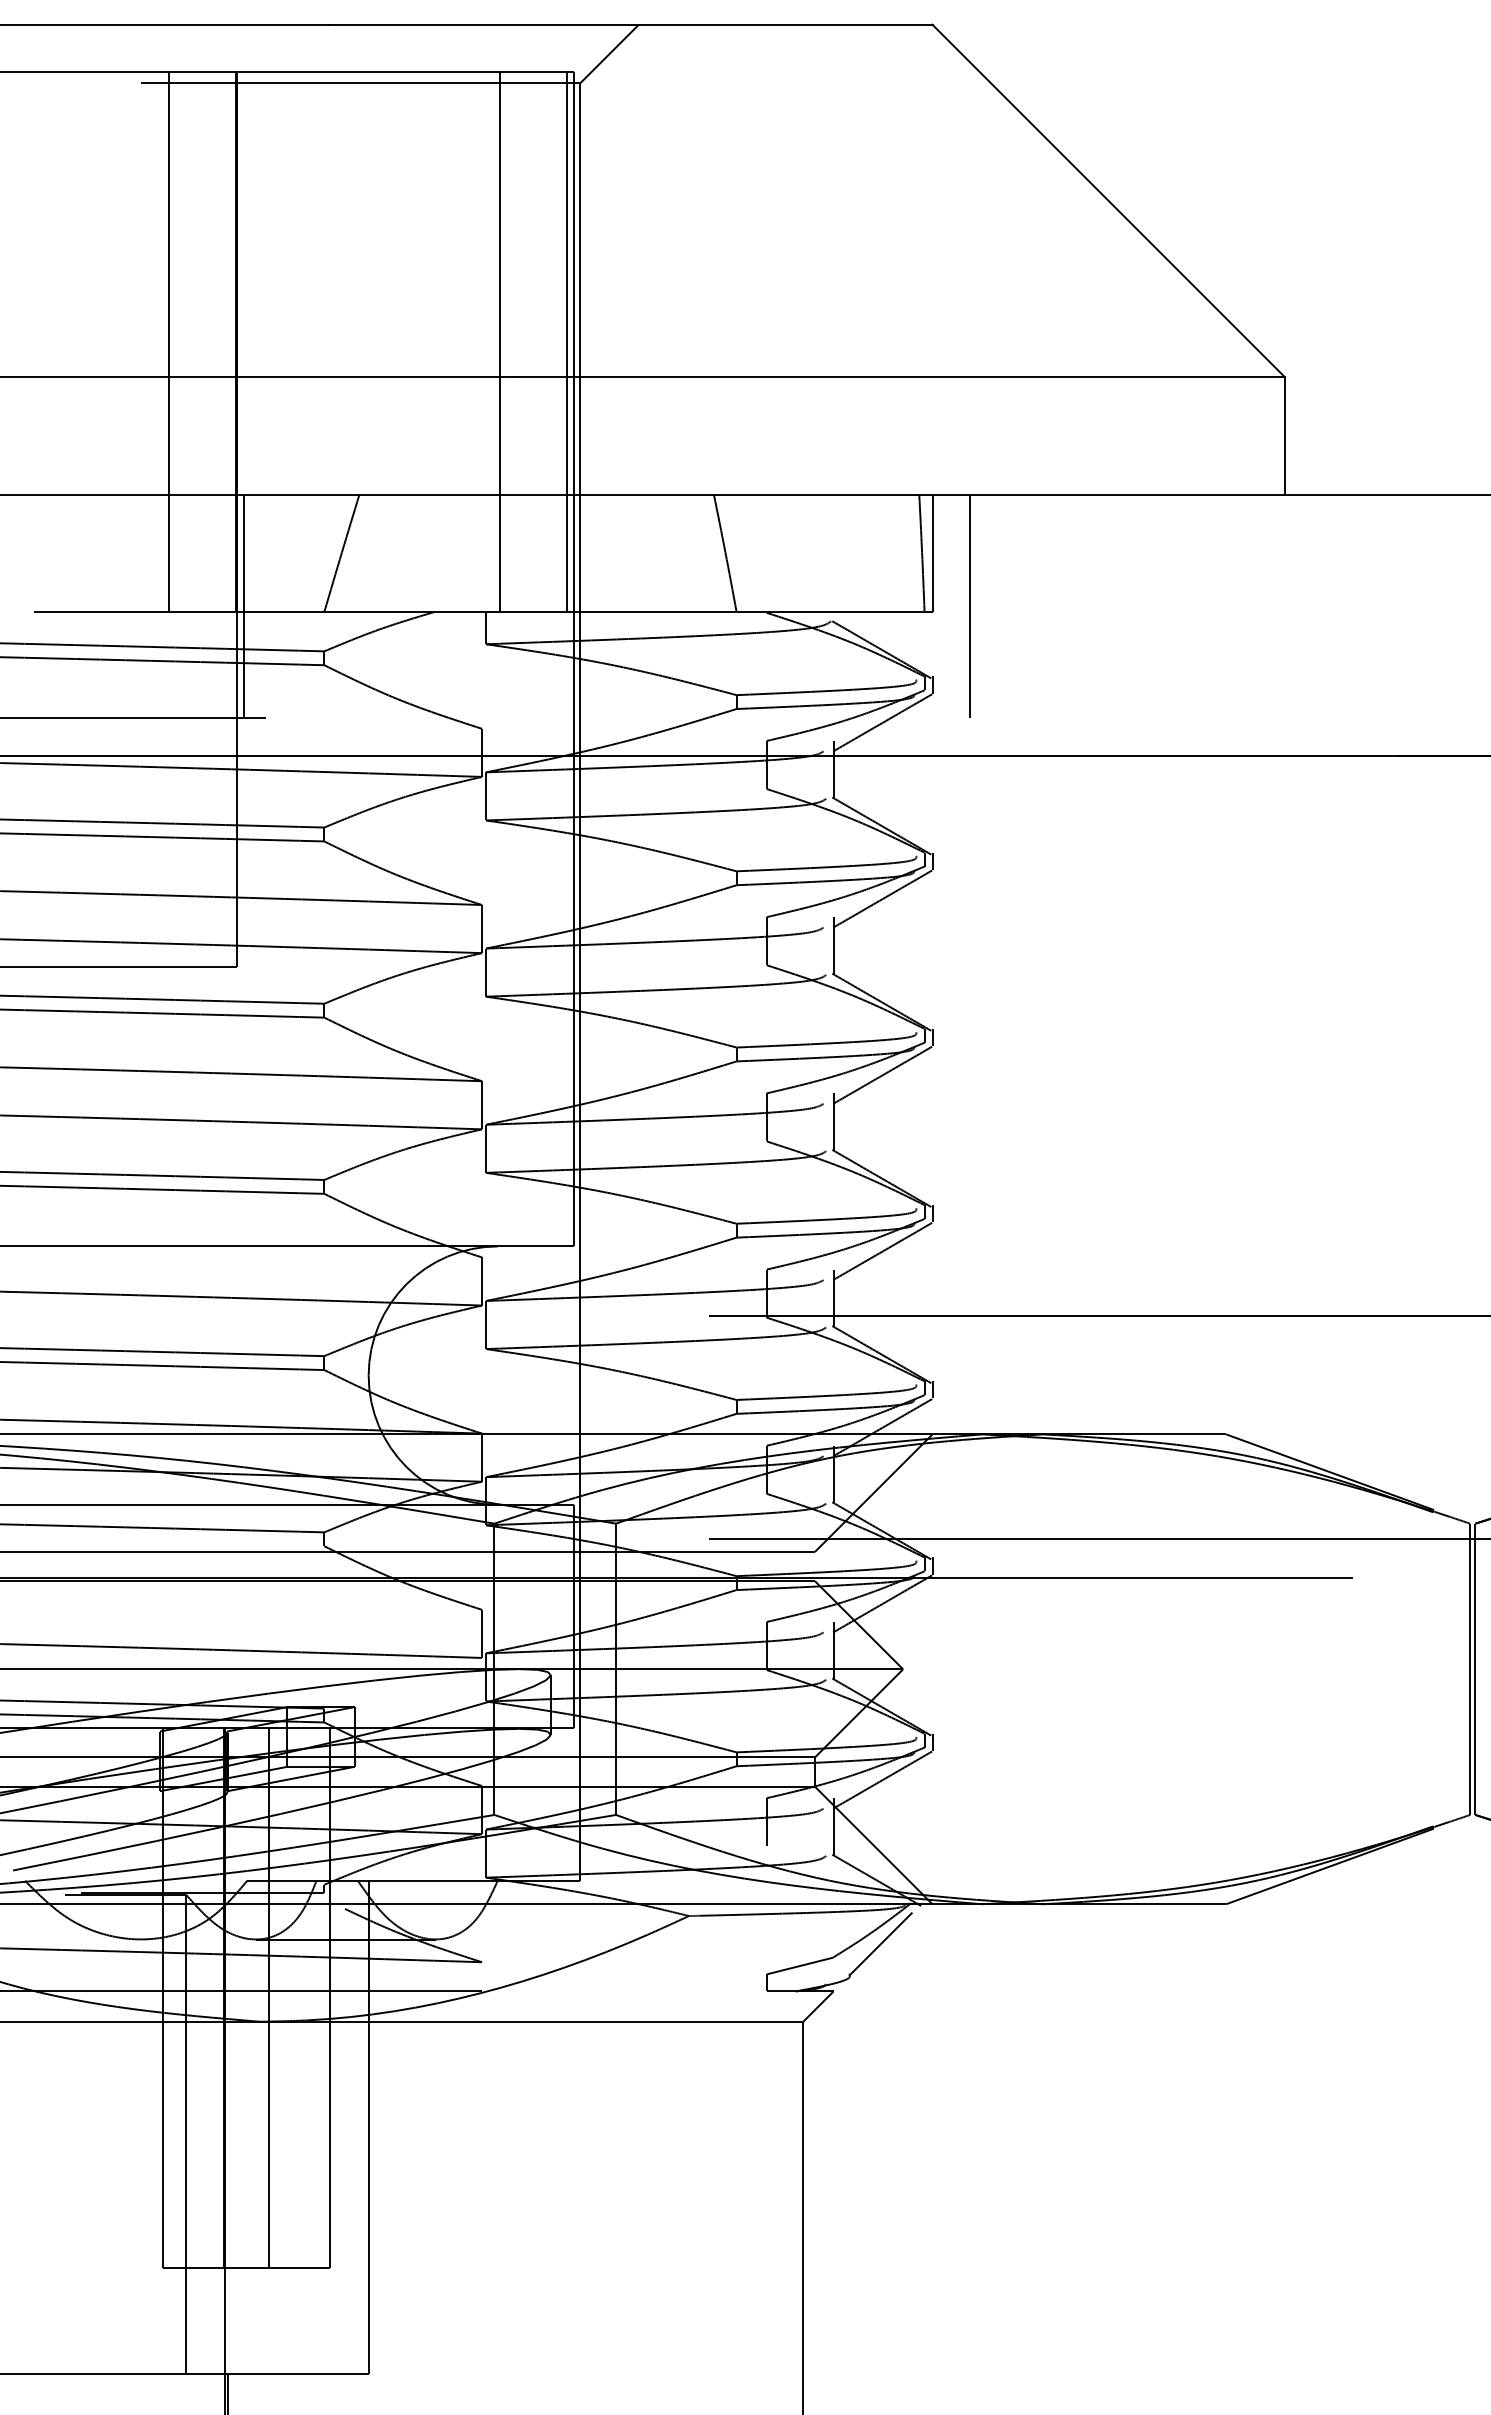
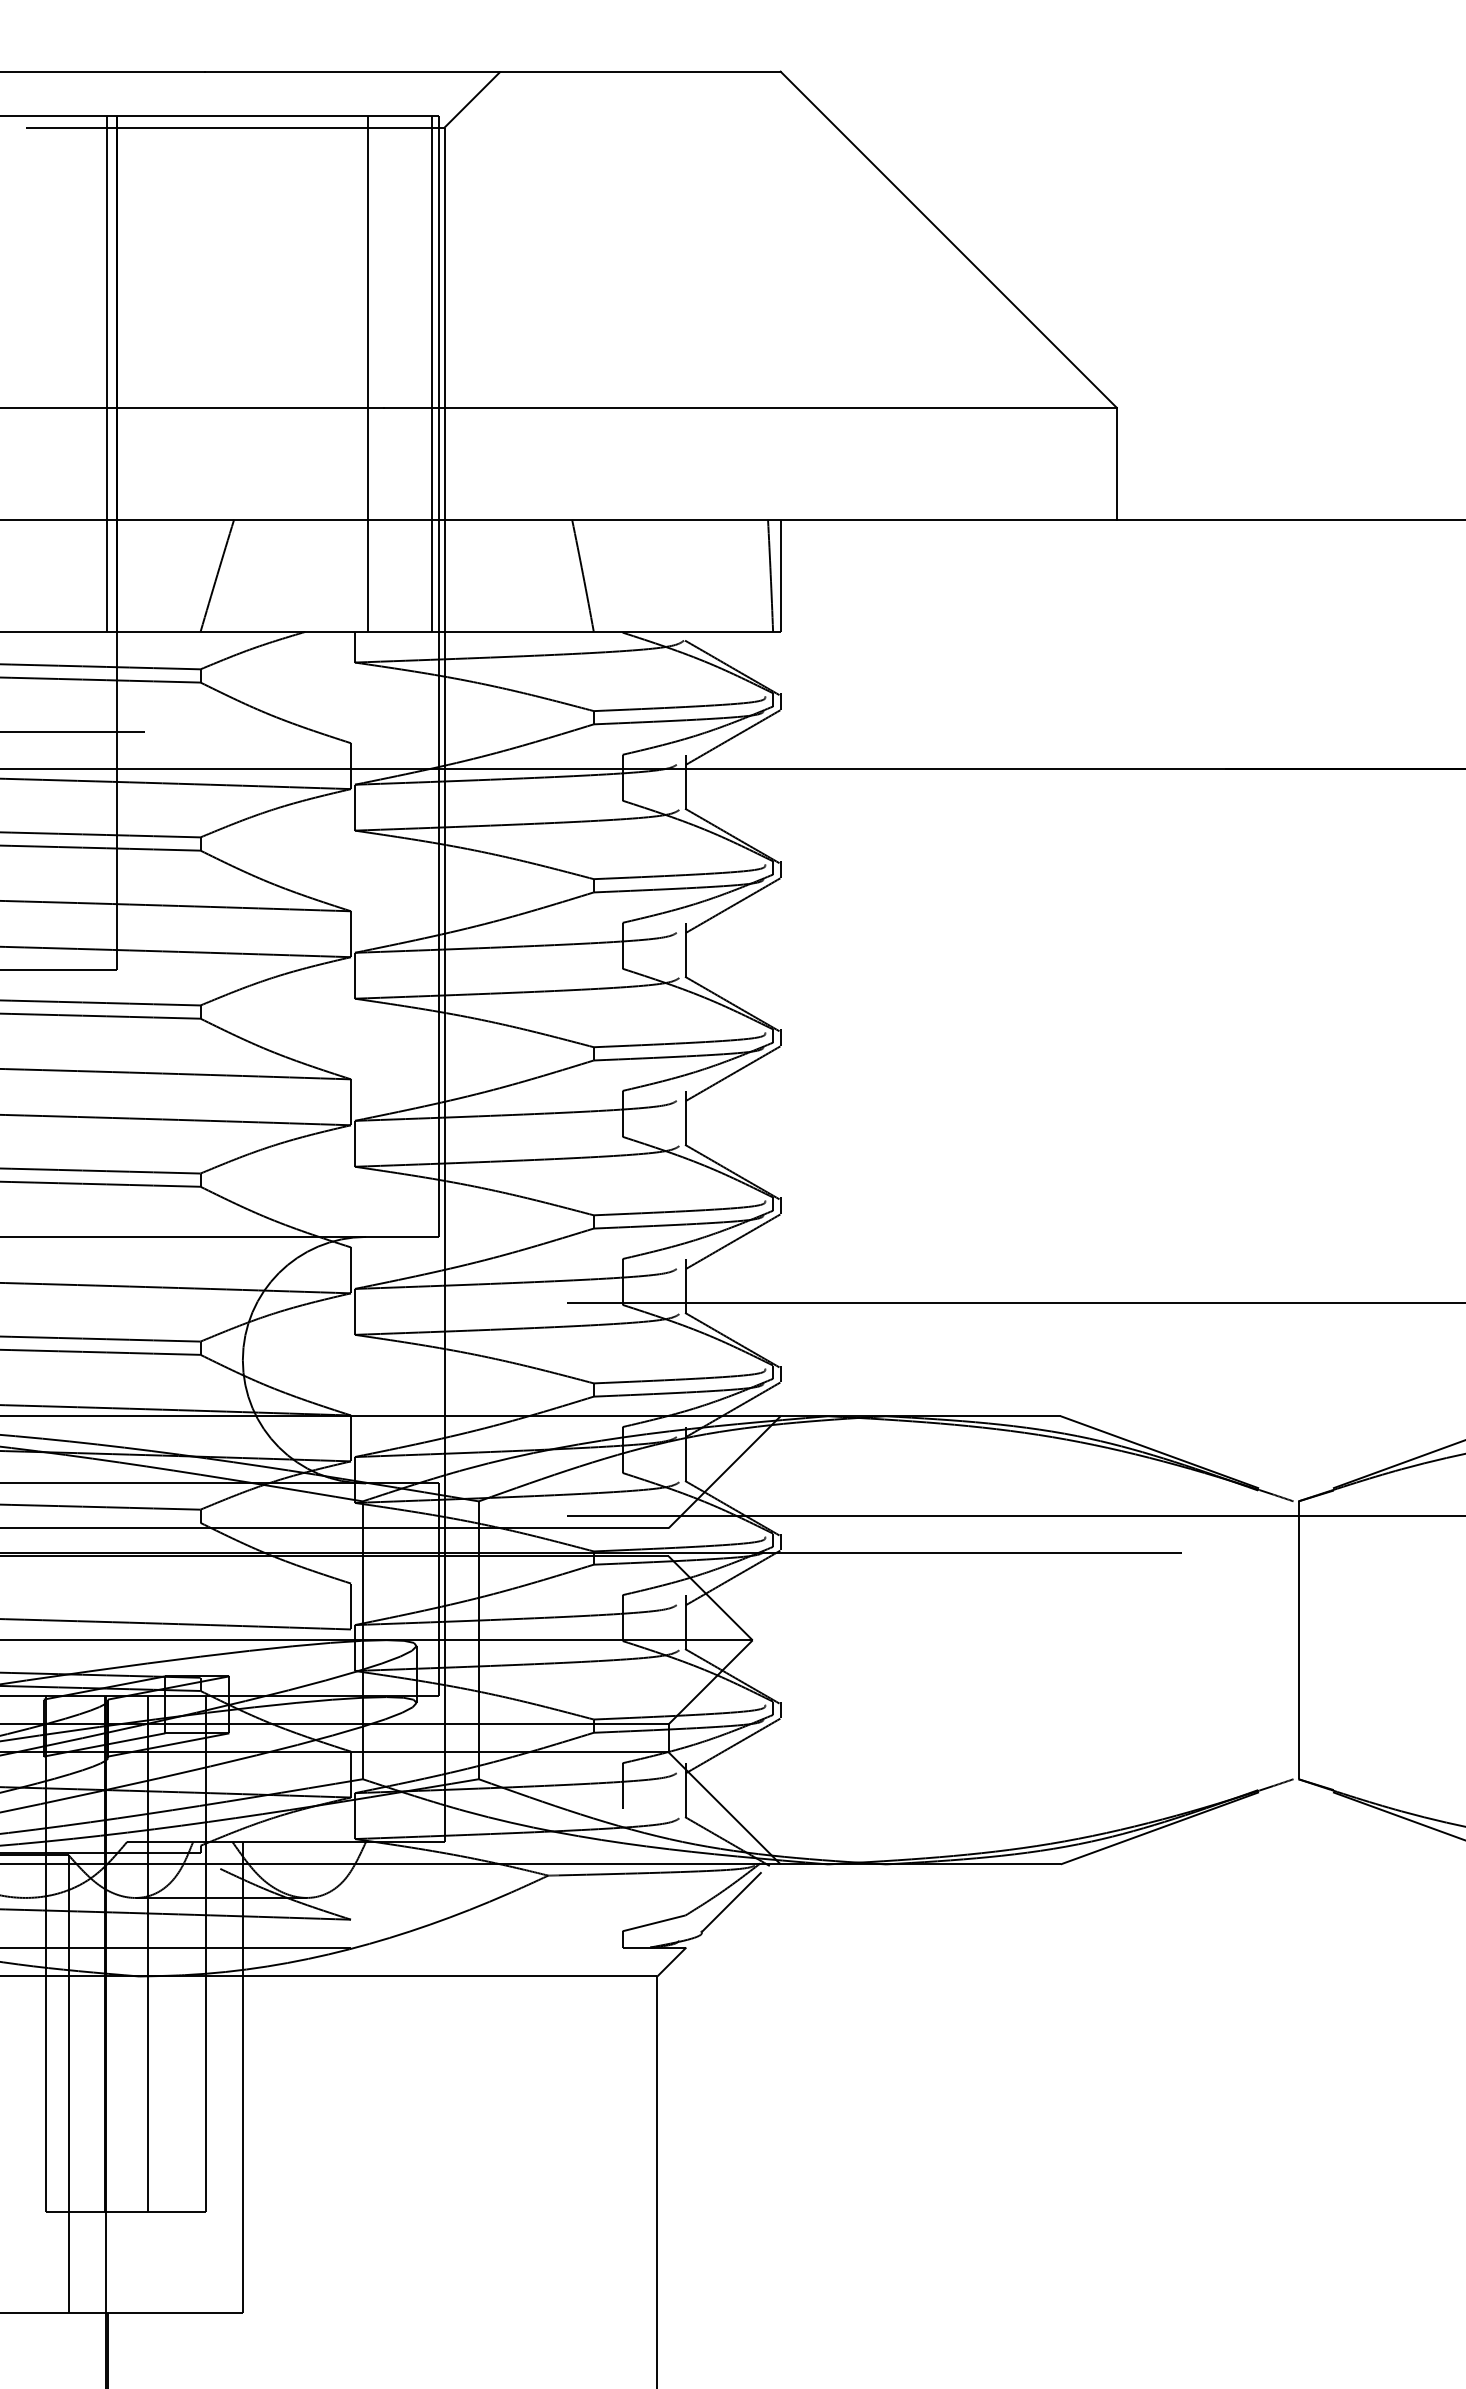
line: (169, 341) -> (106, 373), moved
line: (244, 605) -> (124, 625), removed
line: (970, 605) -> (816, 625), removed
line: (1470, 1669) -> (1293, 1640), removed

